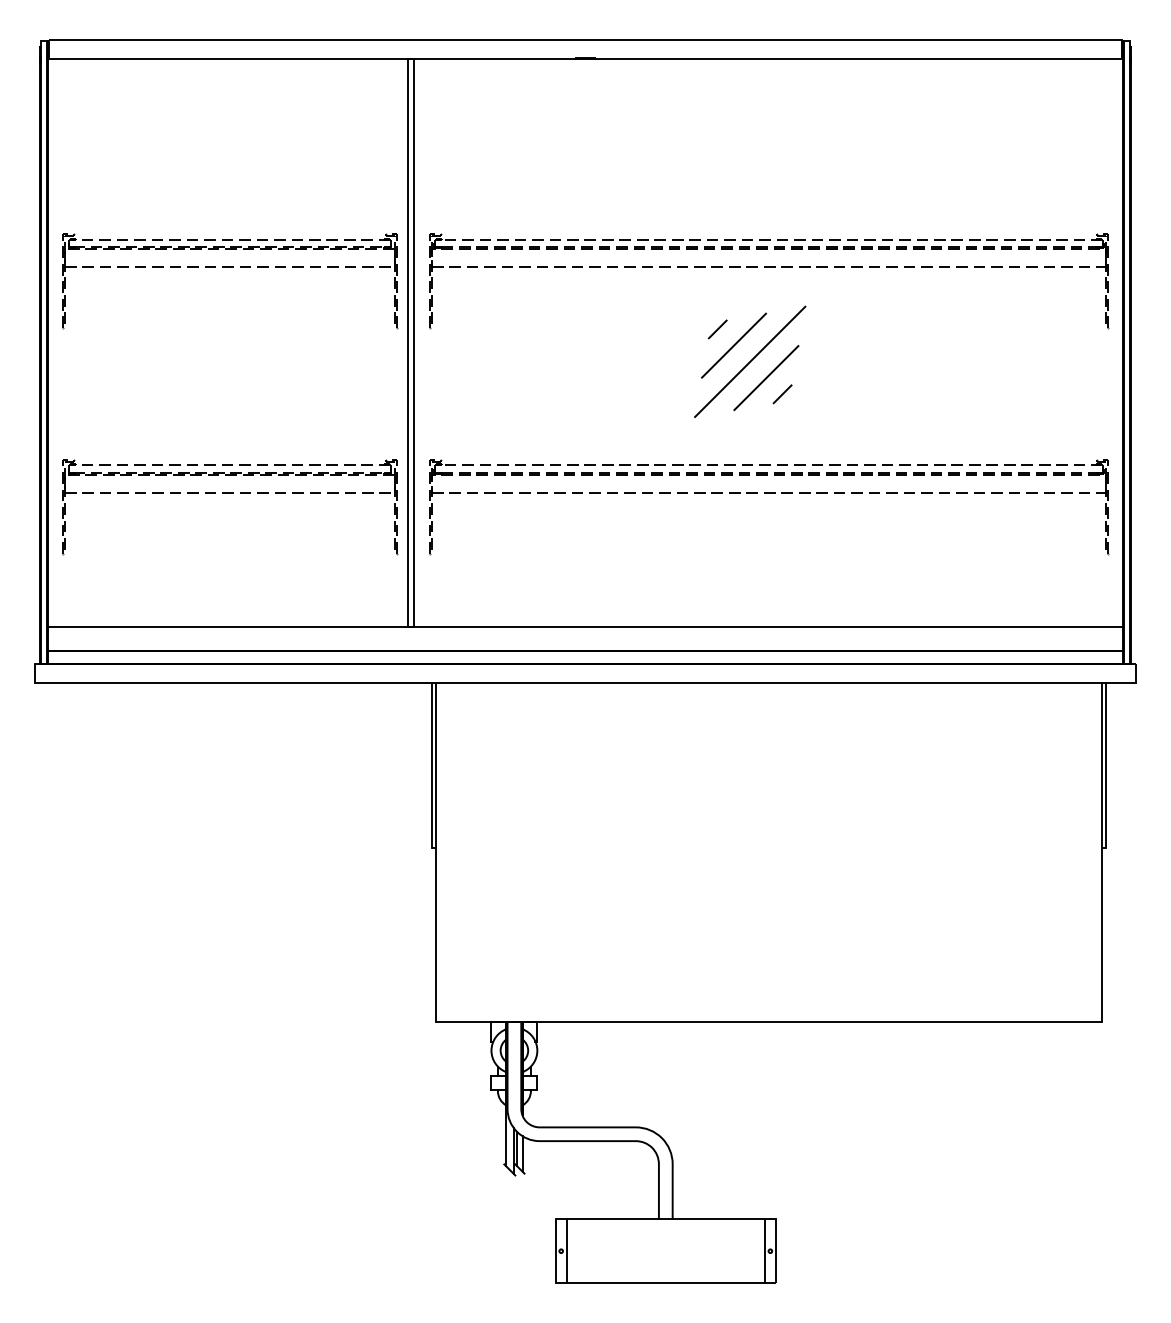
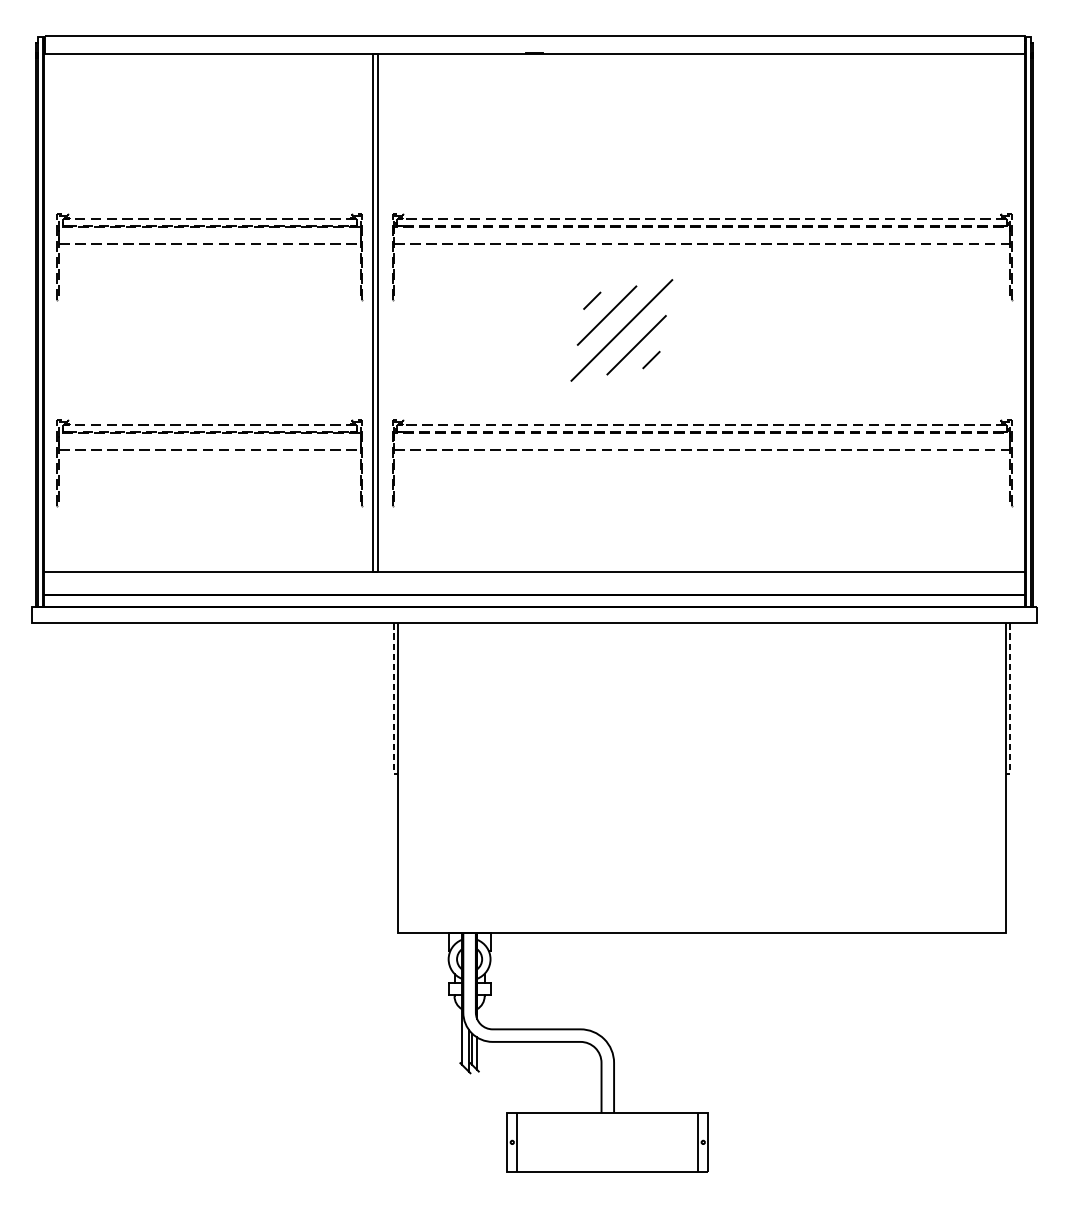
part: (750, 361) -> (622, 330), moved
line: (431, 768) -> (393, 701), solid -> dashed
line: (1106, 768) -> (1010, 701), solid -> dashed

